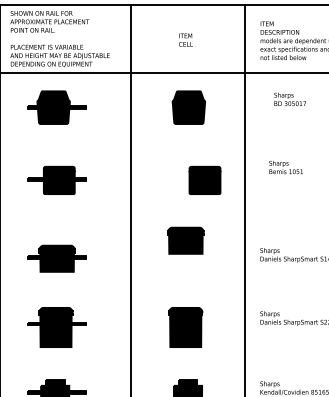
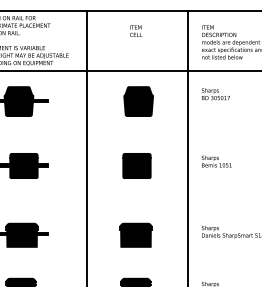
text: (185, 39) -> (135, 30), moved
text: (289, 99) -> (215, 94), moved
text: (285, 167) -> (216, 161), moved
part: (204, 179) -> (136, 165), moved
part: (185, 240) -> (135, 235), moved

